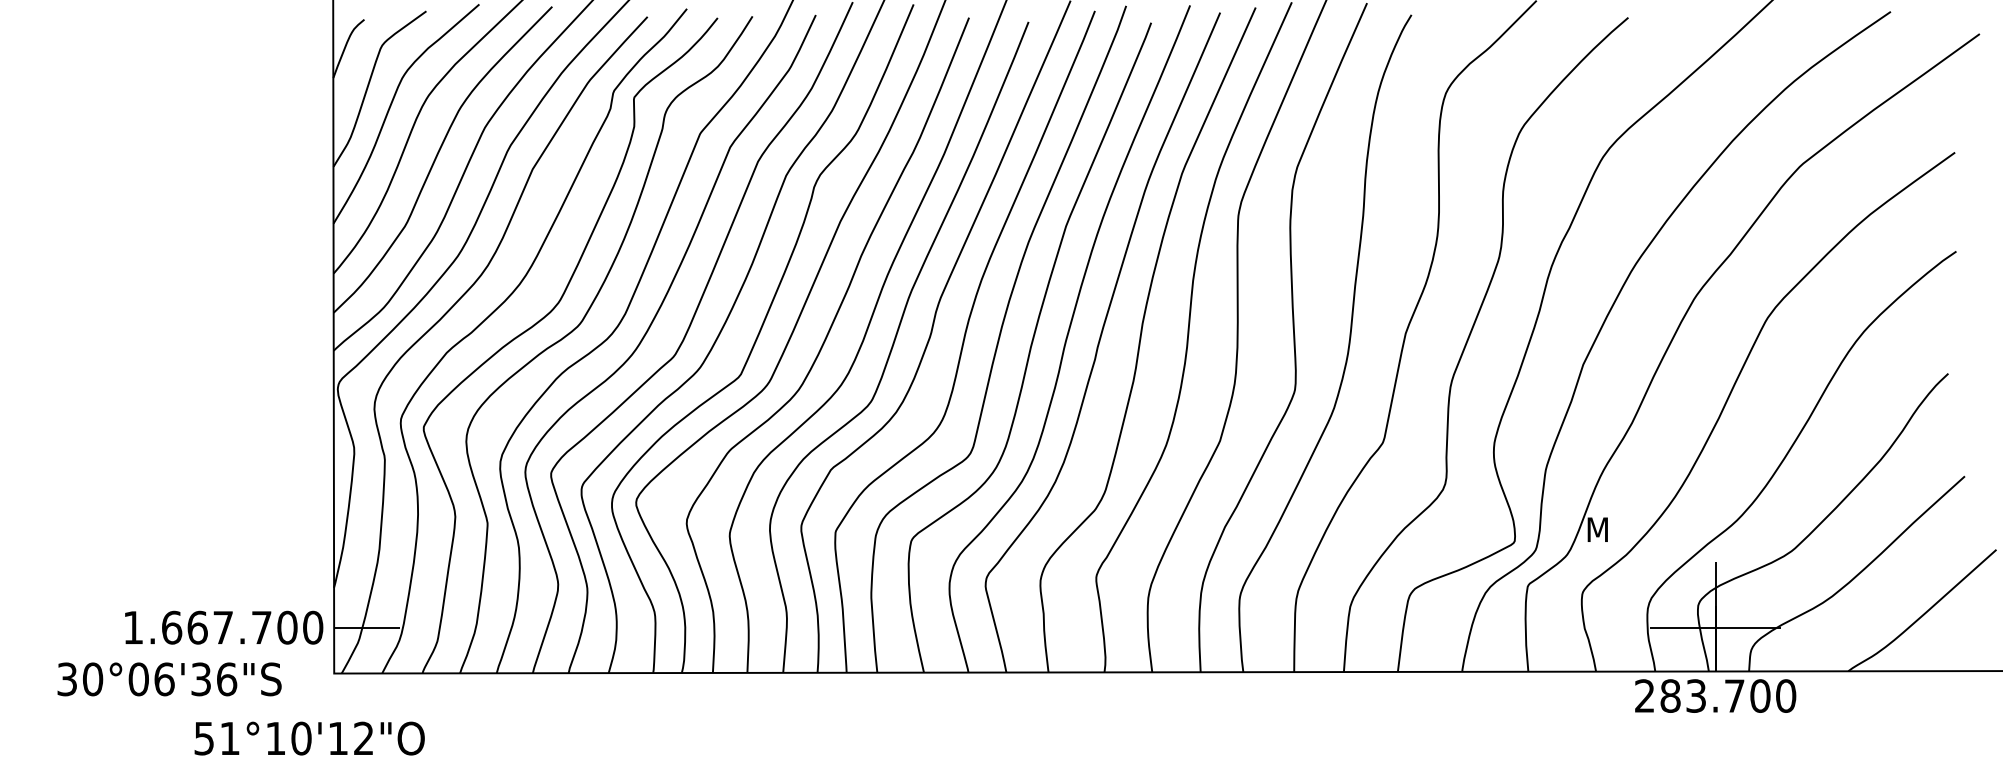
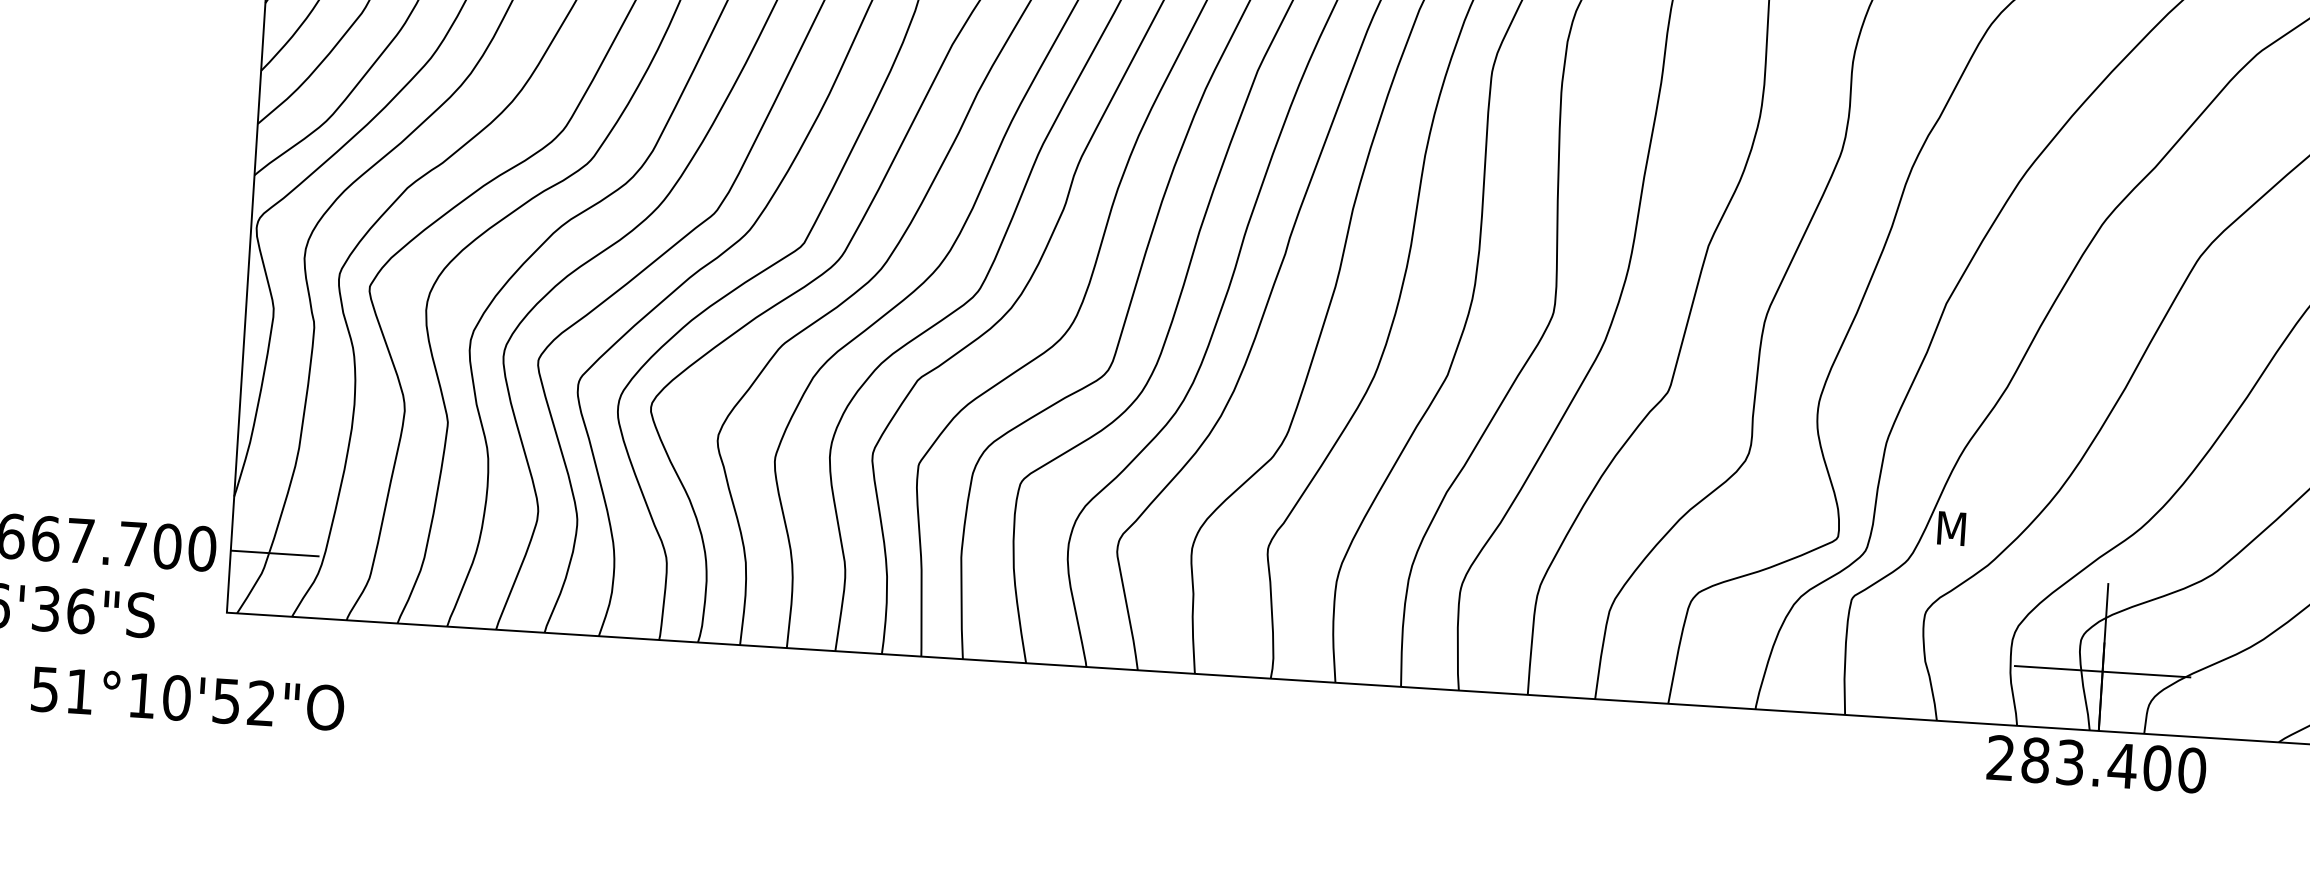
text: (1734, 695) -> (2122, 765), 283.700 -> 283.400
text: (337, 738) -> (225, 701), 51°10'12"O -> 51°10'52"O

